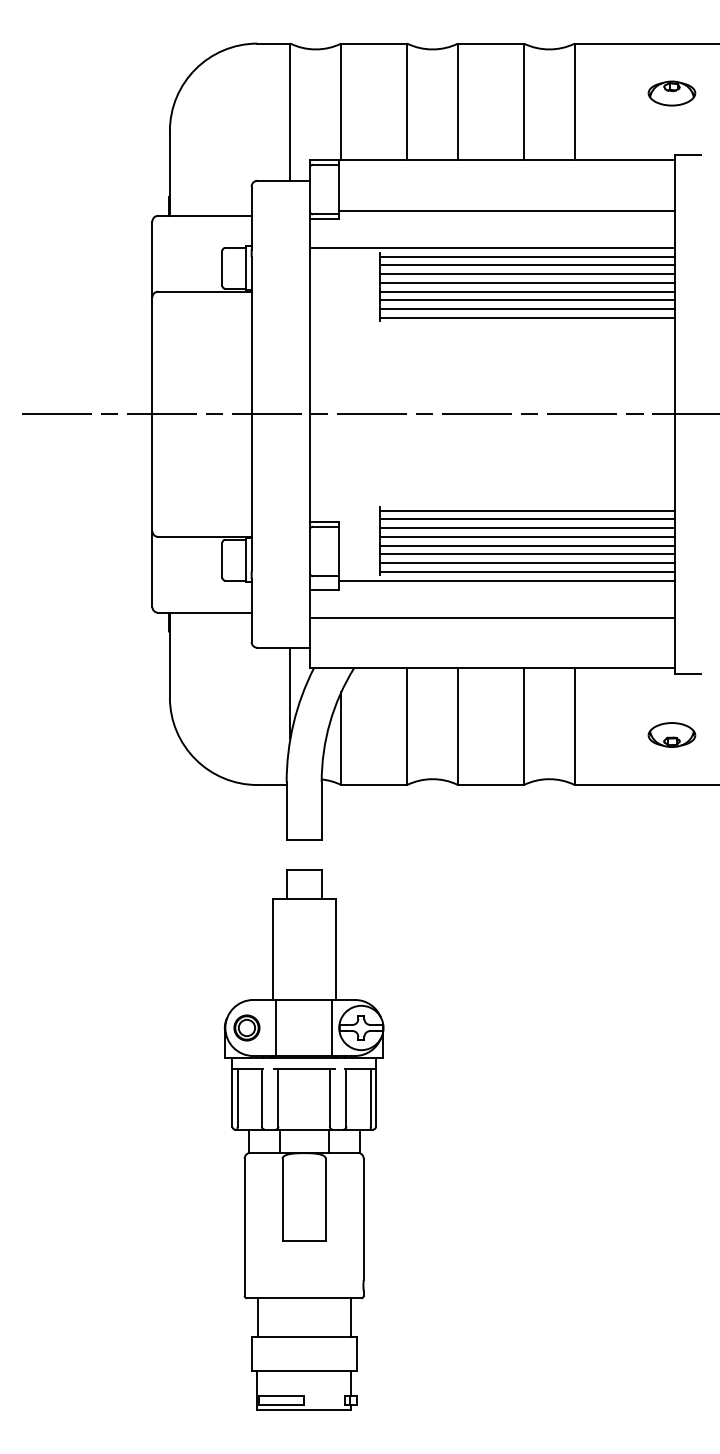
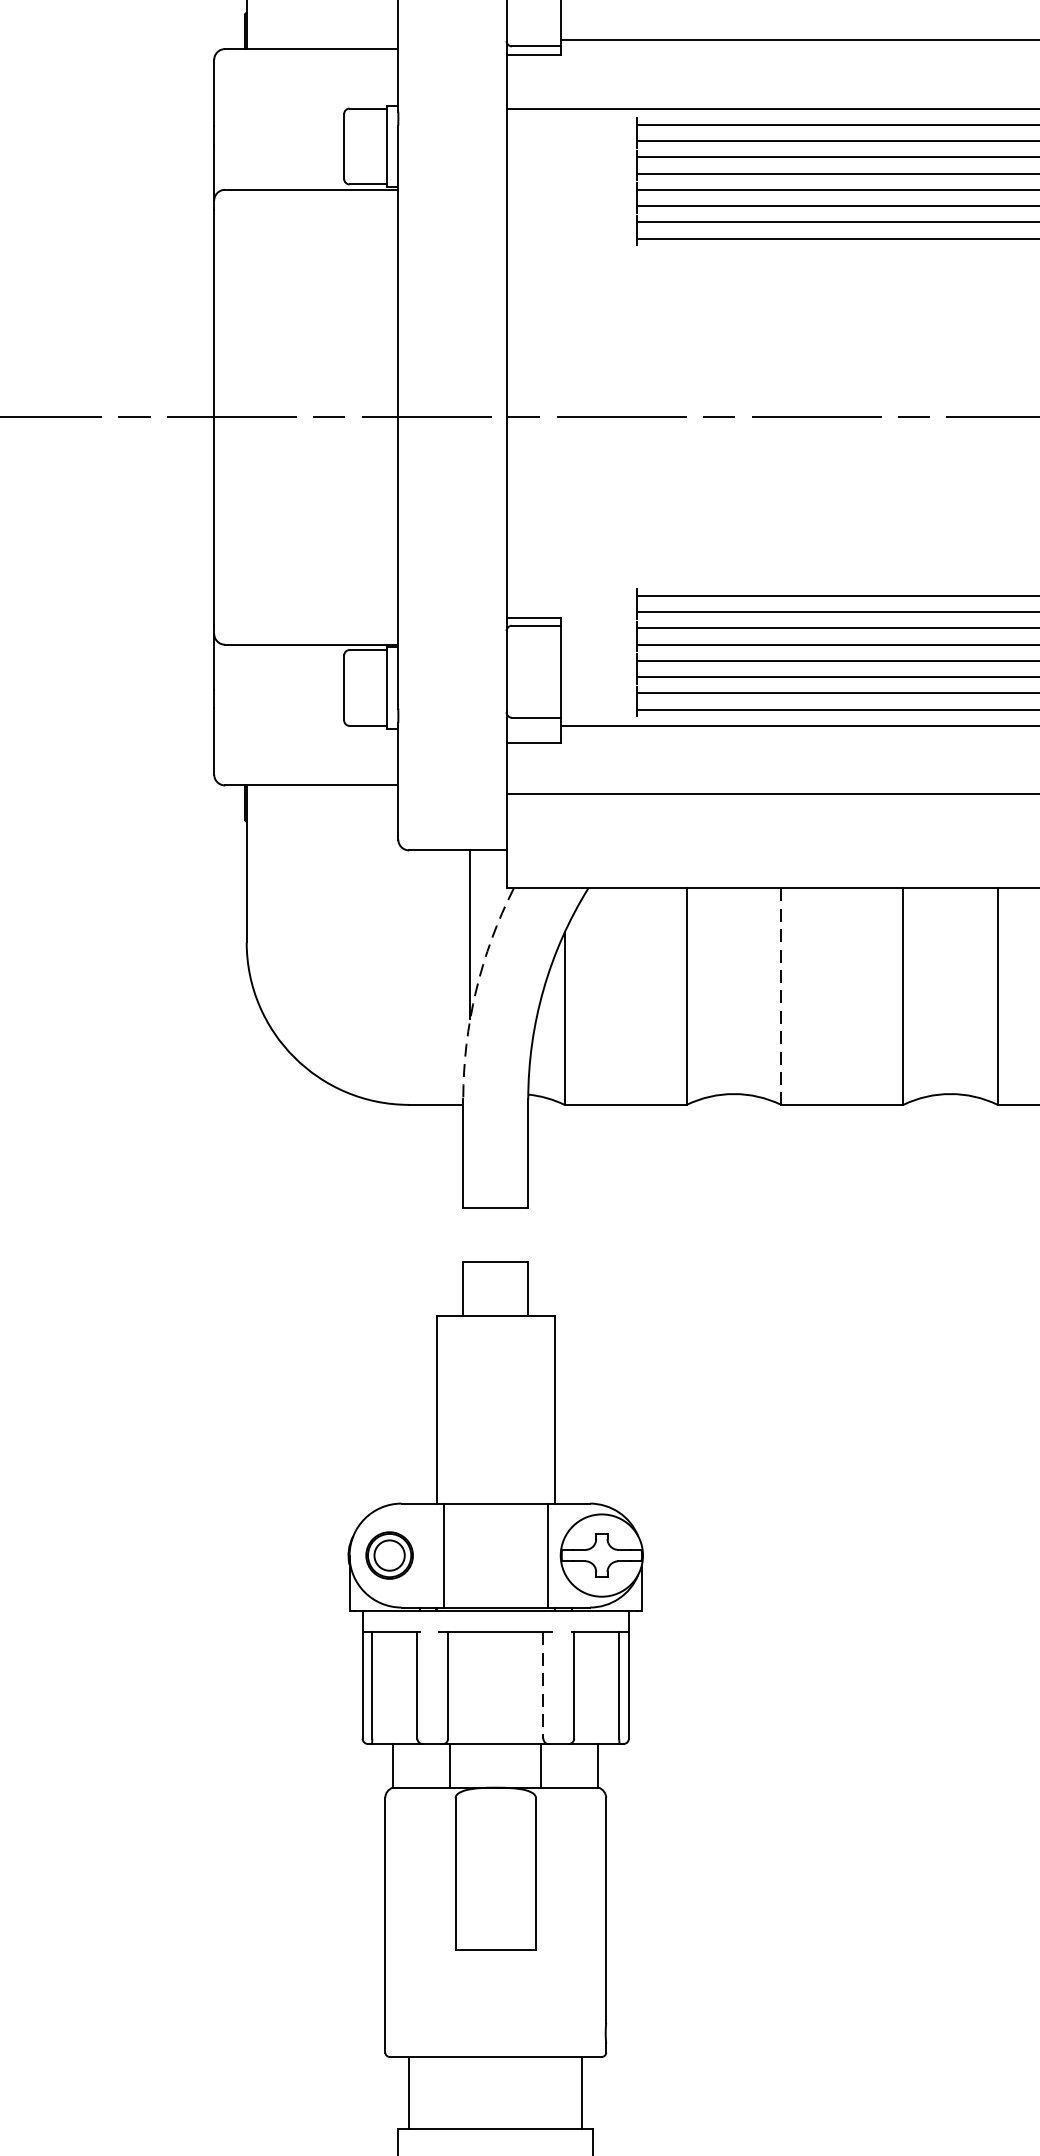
arc: (293, 723) -> (475, 990), solid -> dashed
line: (458, 727) -> (782, 998), solid -> dashed
line: (329, 1098) -> (542, 1686), solid -> dashed

